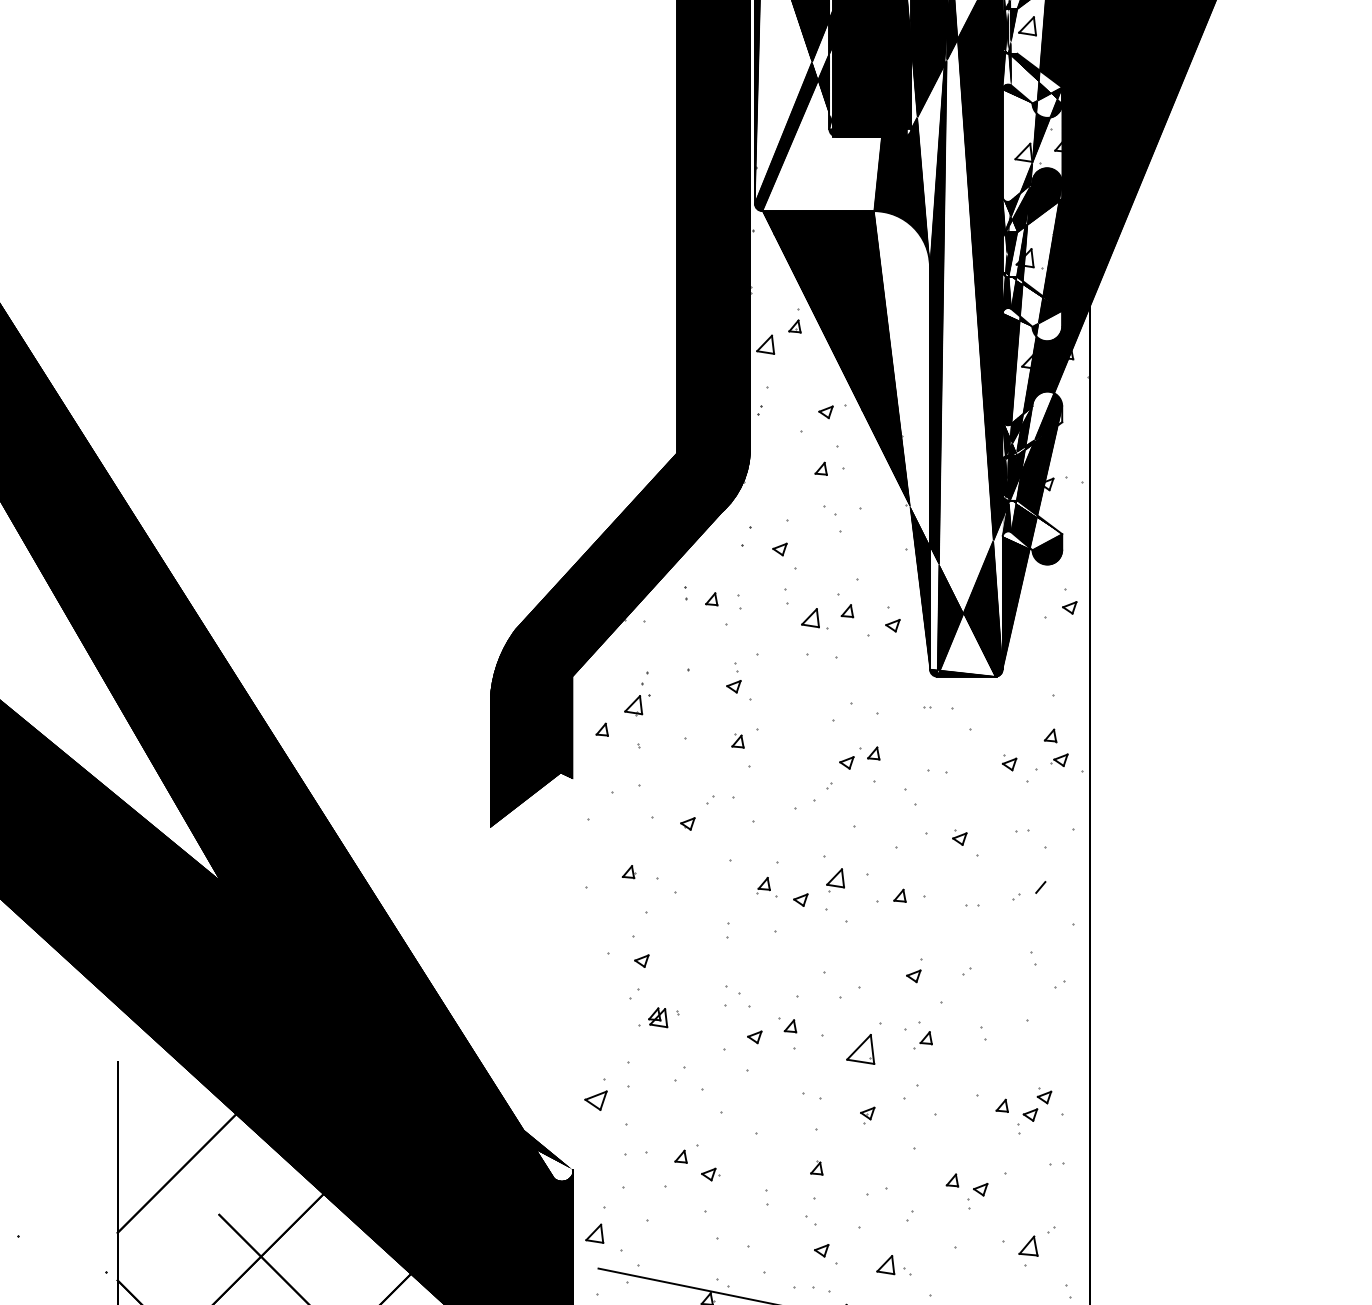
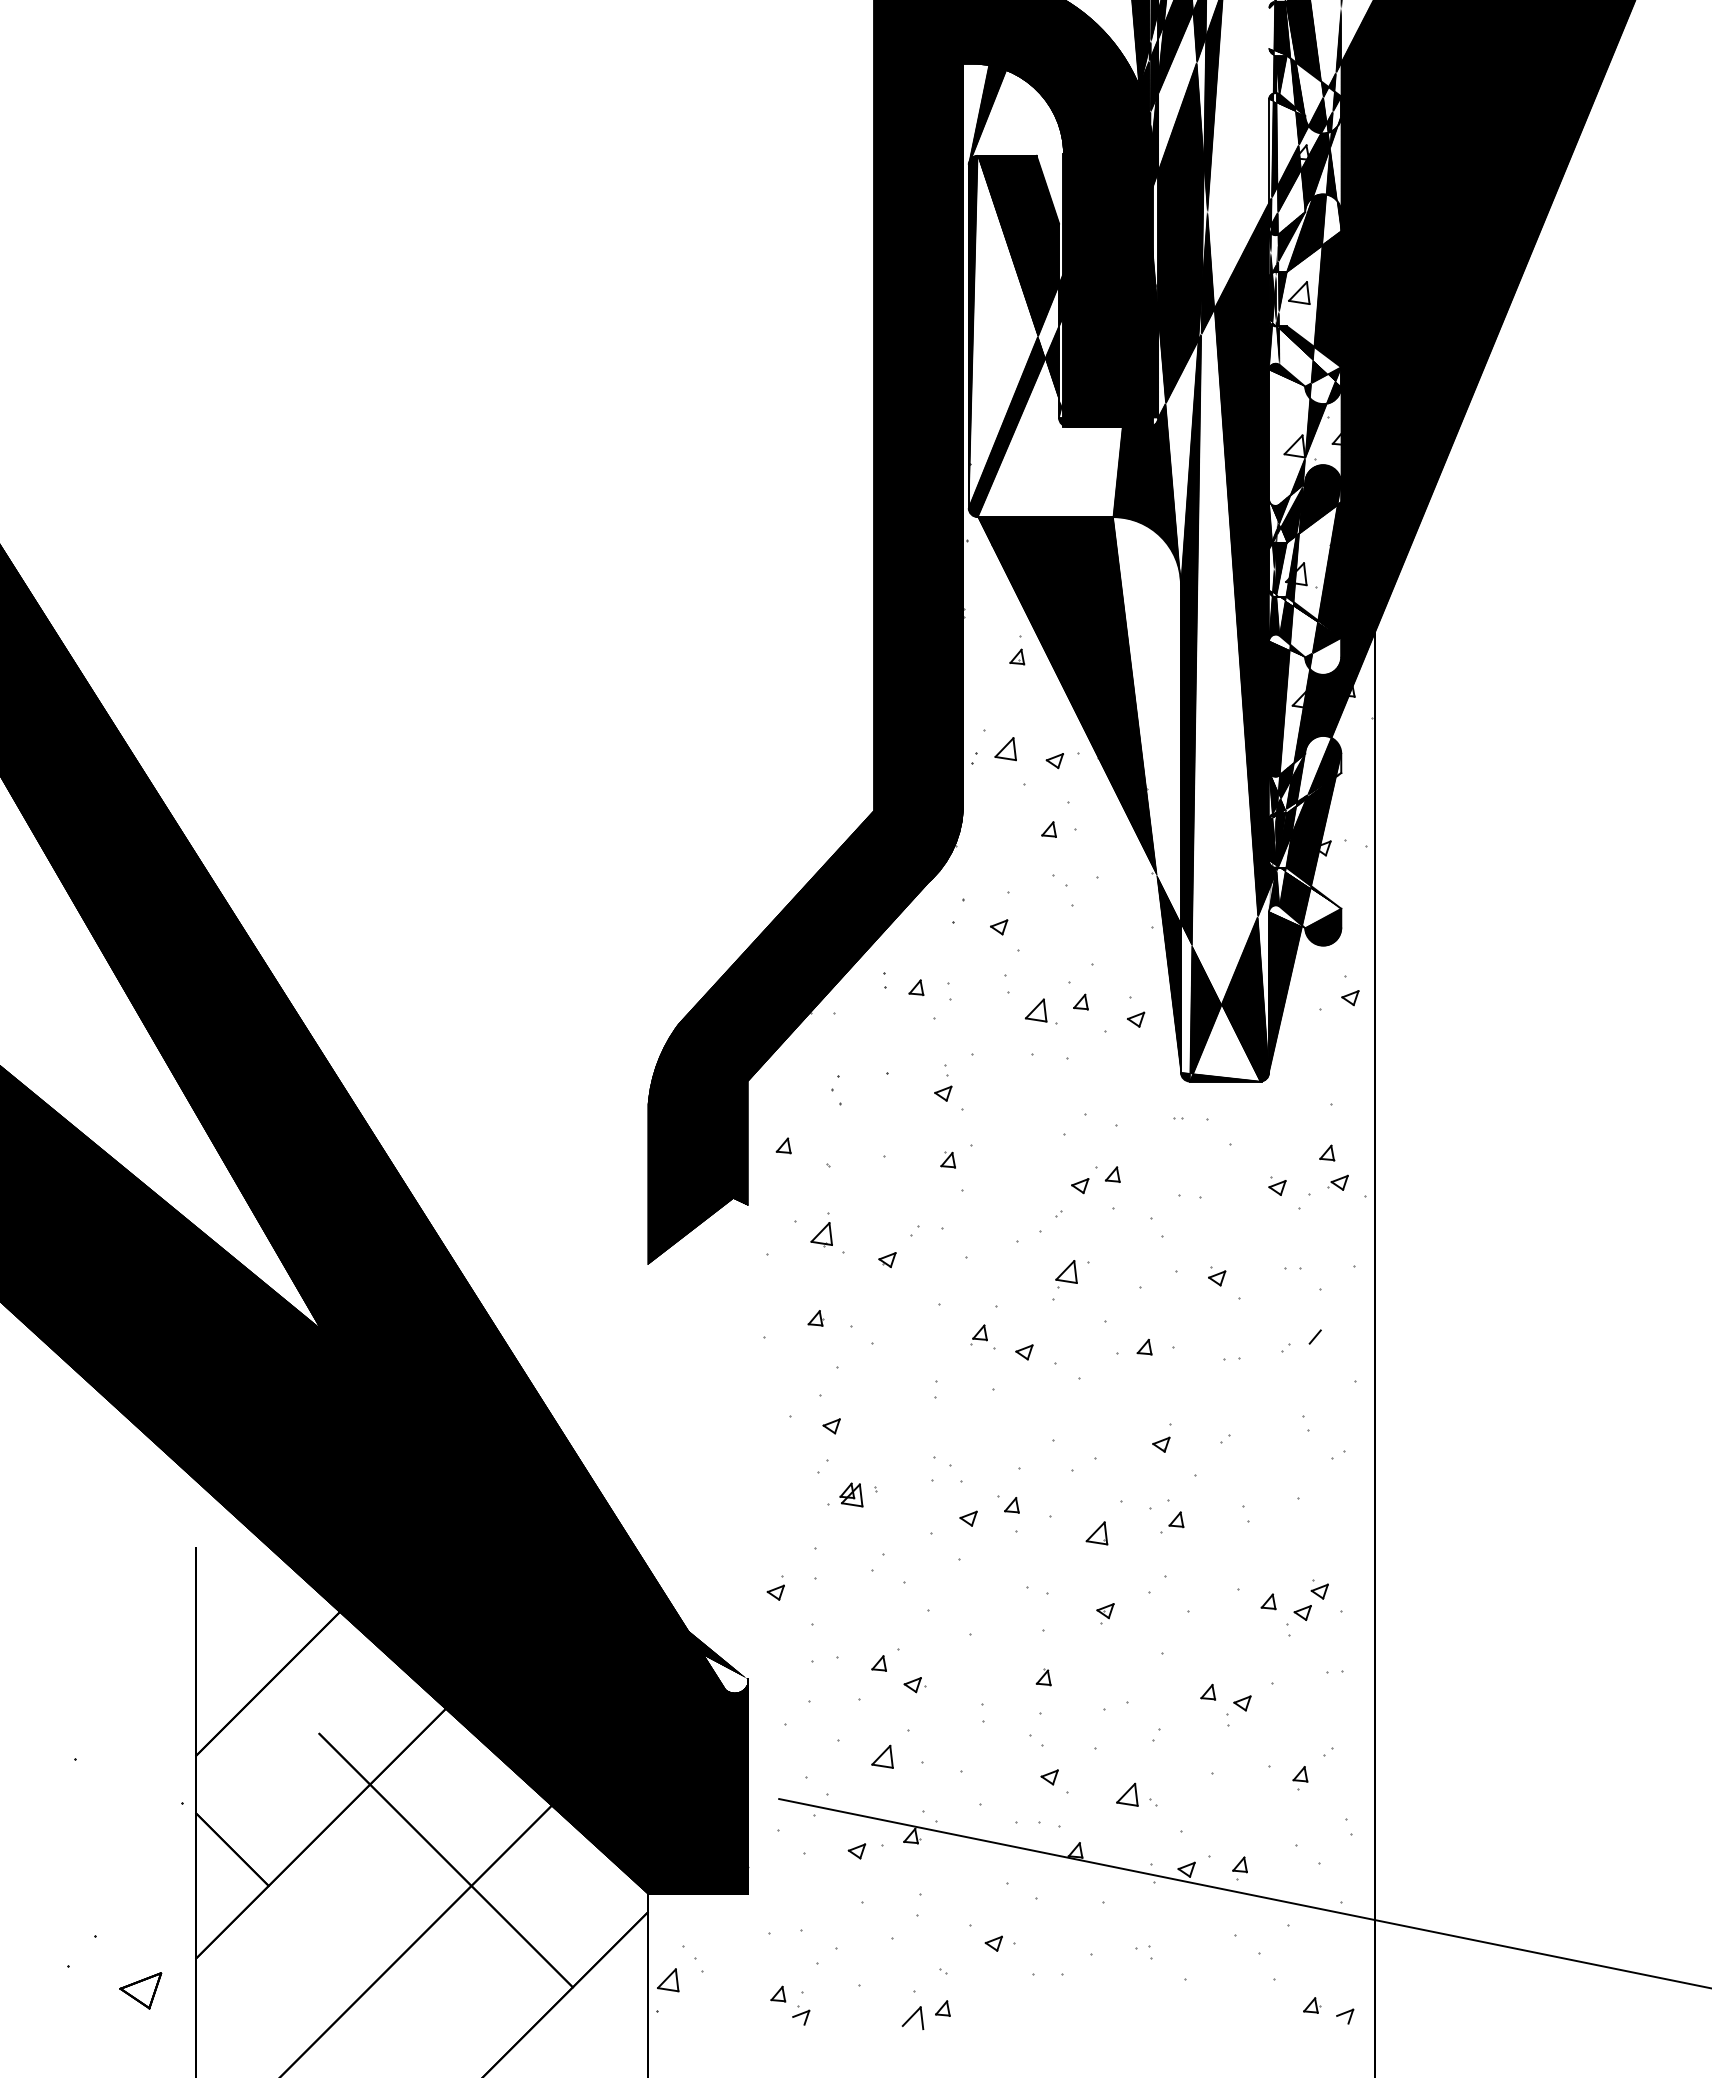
part: (765, 345) -> (1005, 749), moved
part: (633, 705) -> (821, 1234), moved
part: (835, 880) -> (1066, 1274), moved
part: (860, 1049) -> (1096, 1533), size x0.62
part: (595, 1094) -> (775, 1587), size x0.62
part: (594, 1233) -> (882, 1756), moved
part: (1028, 1251) -> (1300, 1778), size x0.62

